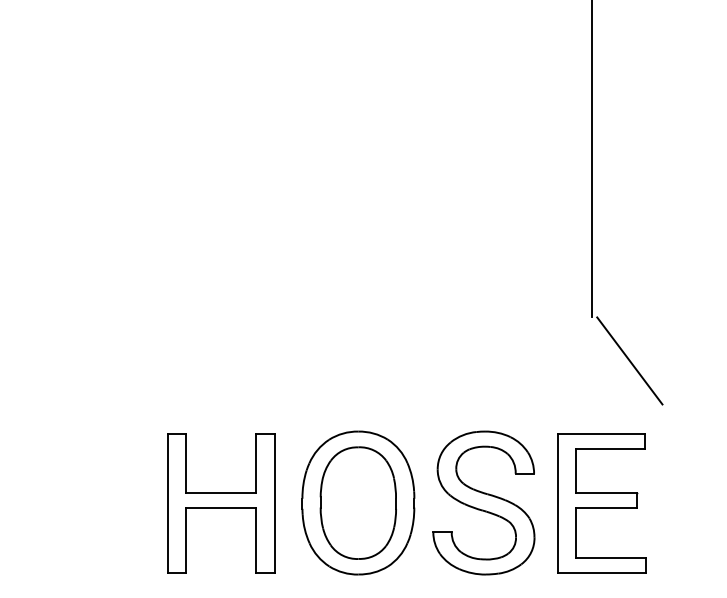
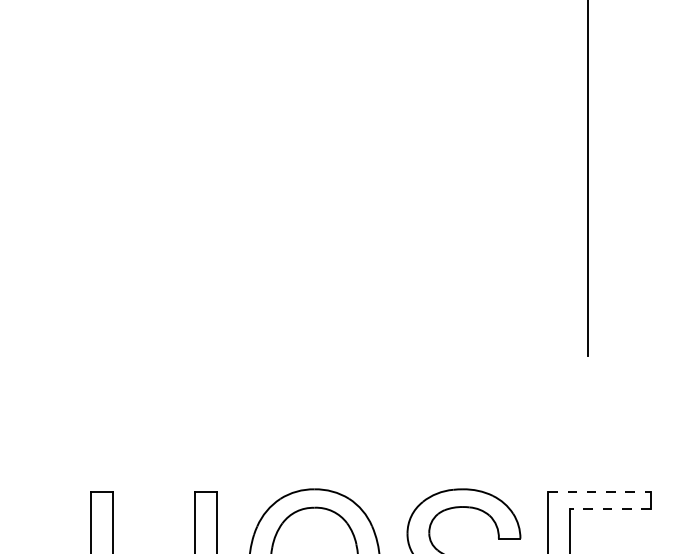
line: (629, 360) -> (632, 406), removed
line: (601, 433) -> (599, 491), solid -> dashed
line: (610, 448) -> (609, 509), solid -> dashed

